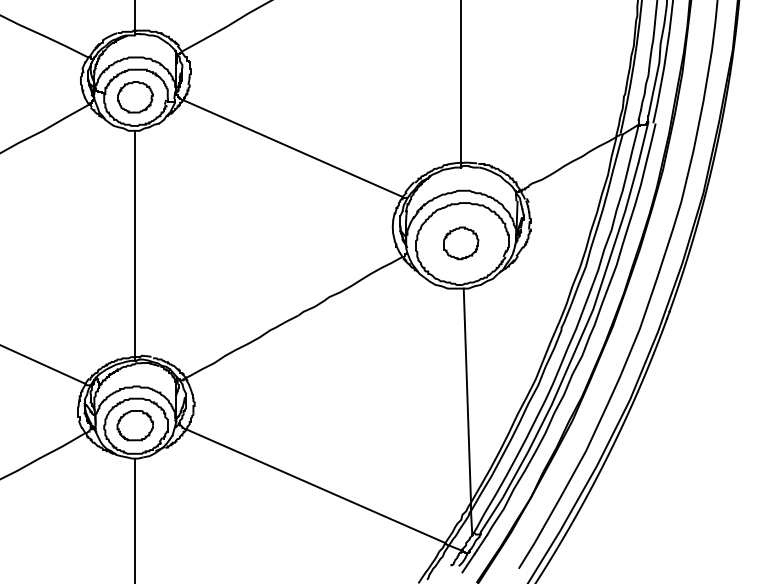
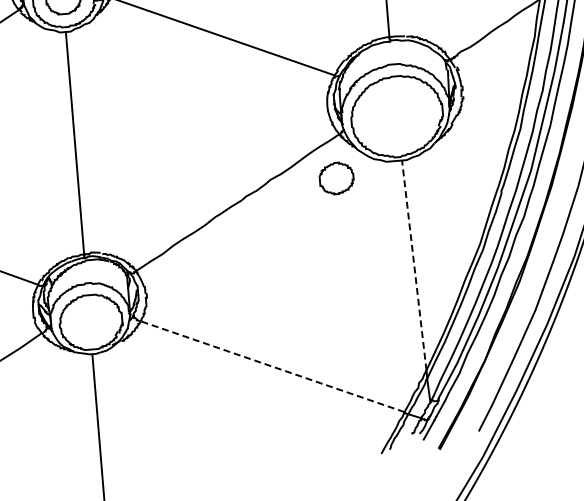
part: (461, 243) -> (336, 178), moved
line: (467, 395) -> (414, 265), solid -> dashed
part: (134, 425) -> (89, 321), removed
line: (315, 486) -> (272, 367), solid -> dashed

